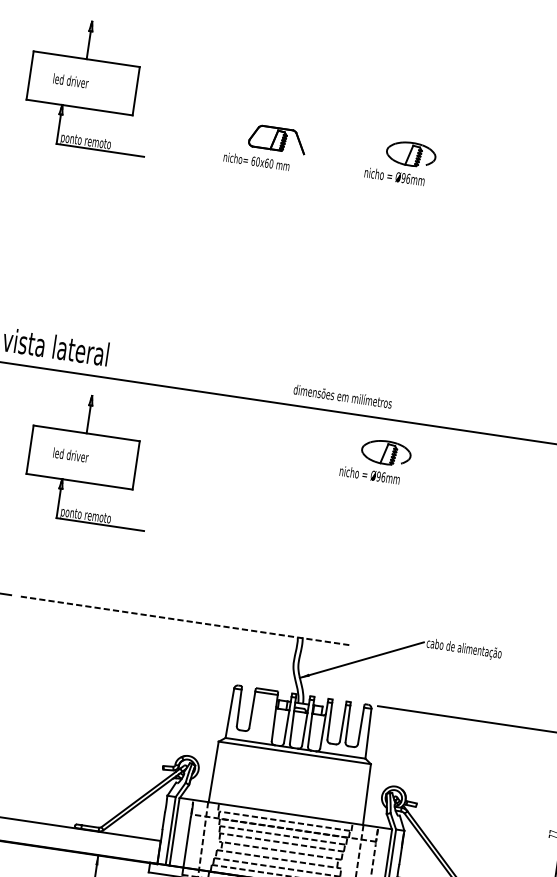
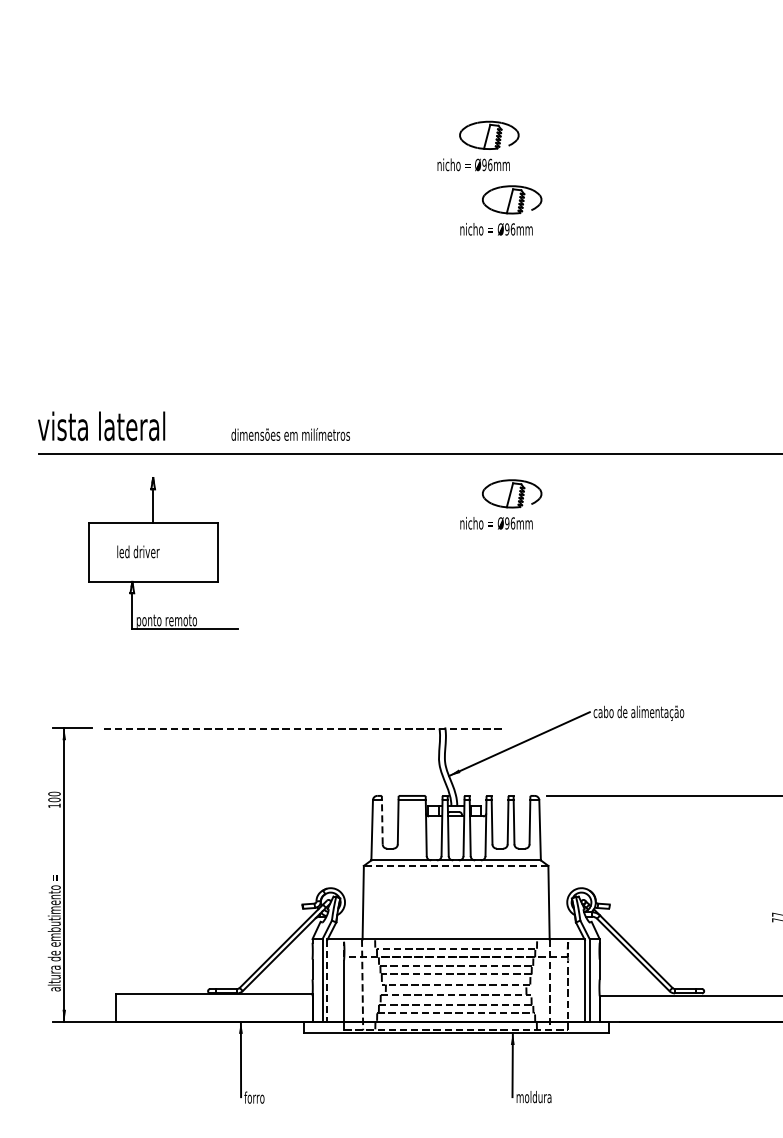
part: (91, 85) -> (97, 109), removed
part: (265, 146) -> (315, 151), removed
part: (412, 217) -> (501, 210), added
text: (342, 396) -> (290, 434), moved
line: (239, 707) -> (382, 821), solid -> dashed
line: (294, 752) -> (455, 865), solid -> dashed
line: (174, 831) -> (327, 980), solid -> dashed

